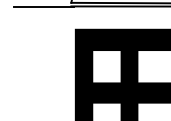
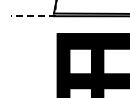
line: (44, 6) -> (33, 16), solid -> dashed

